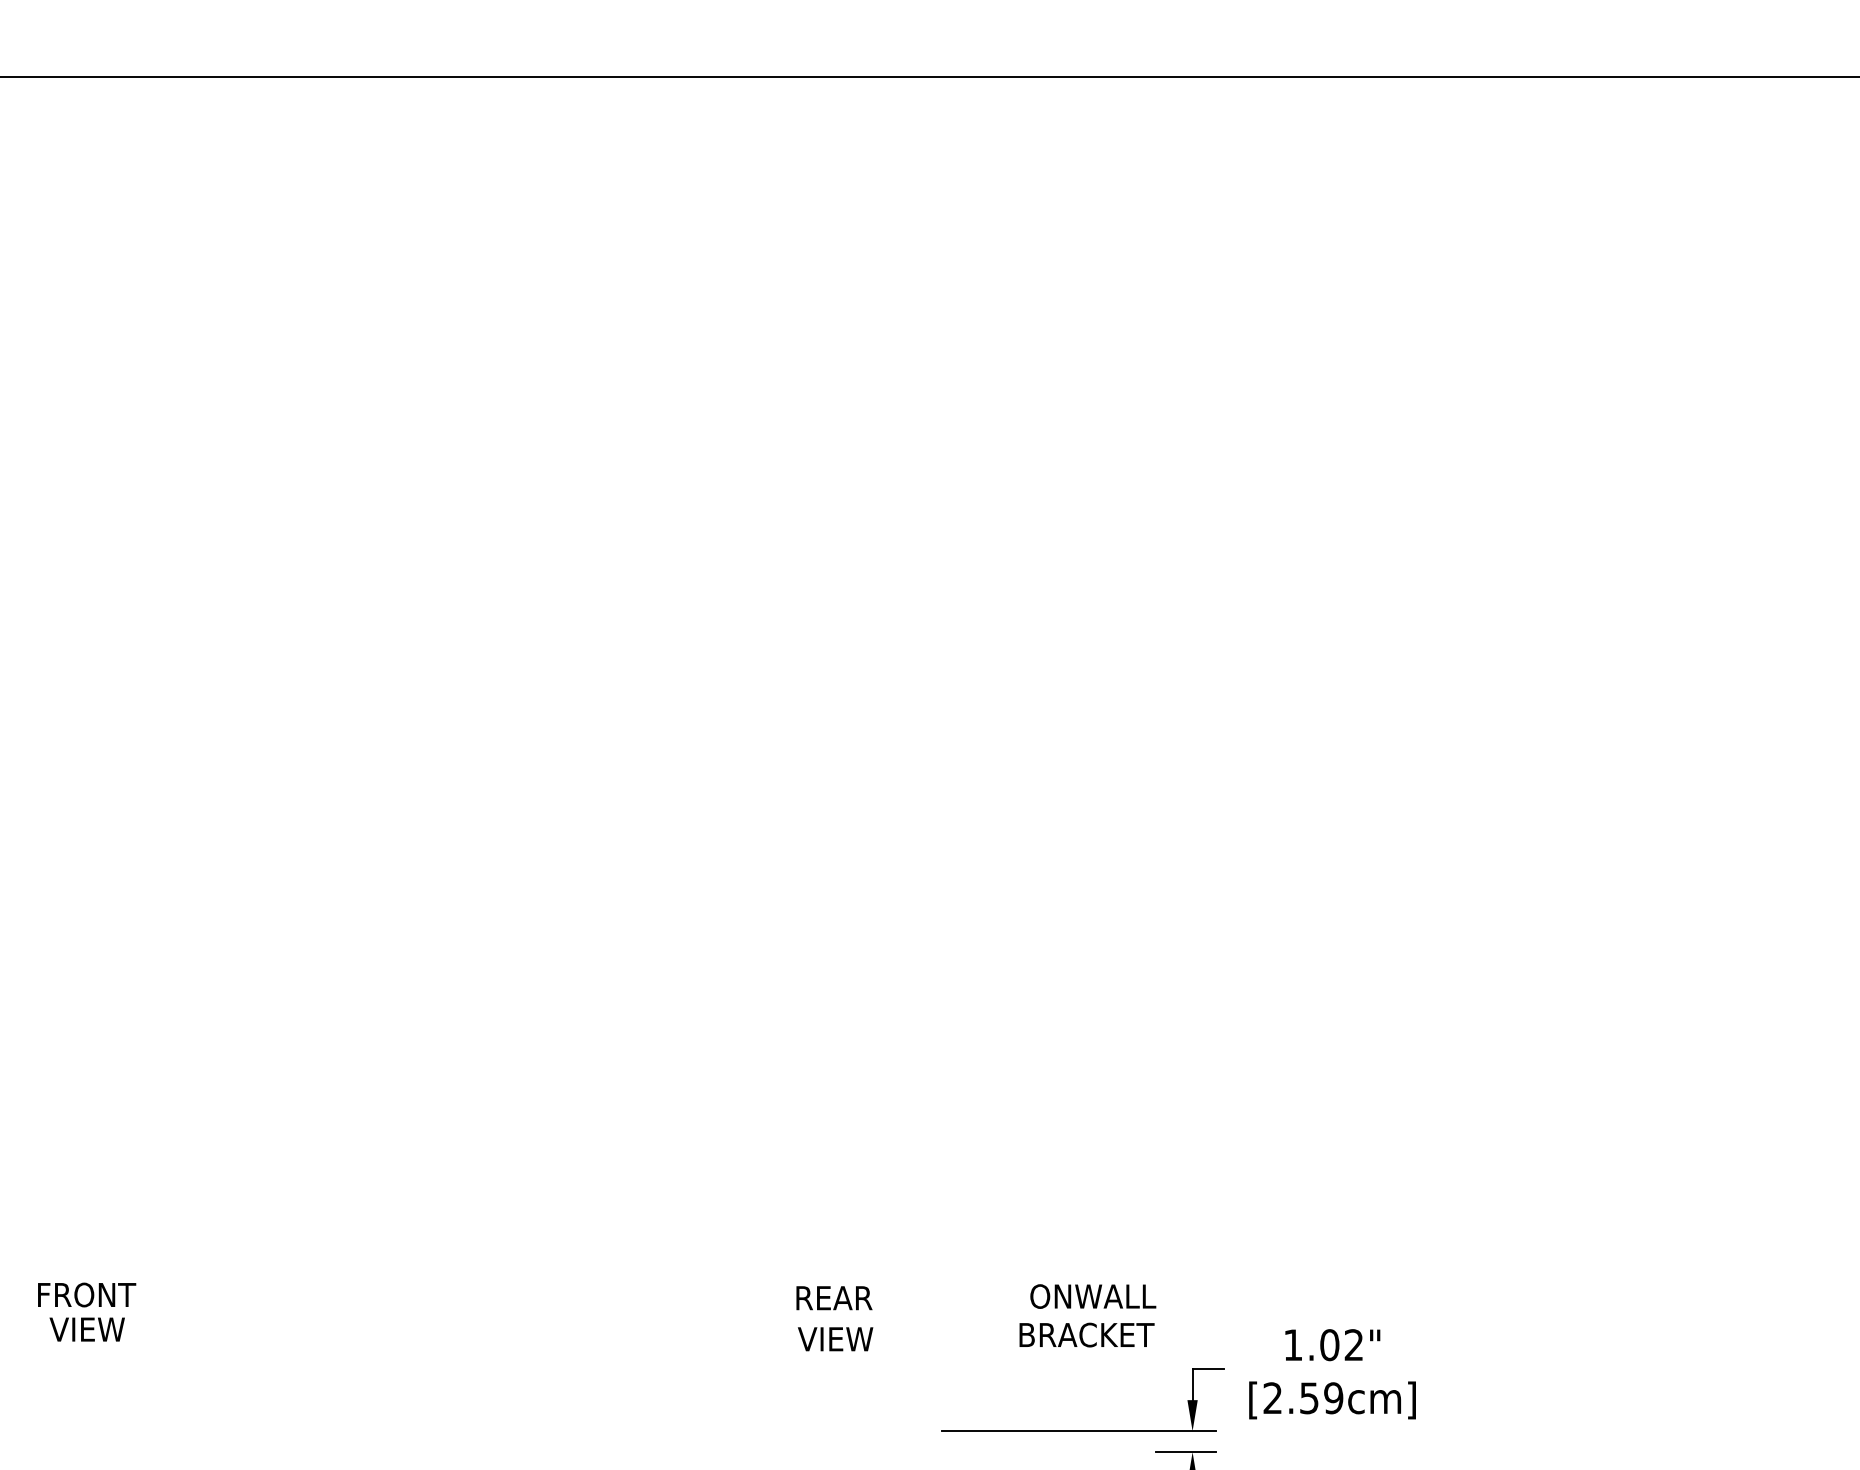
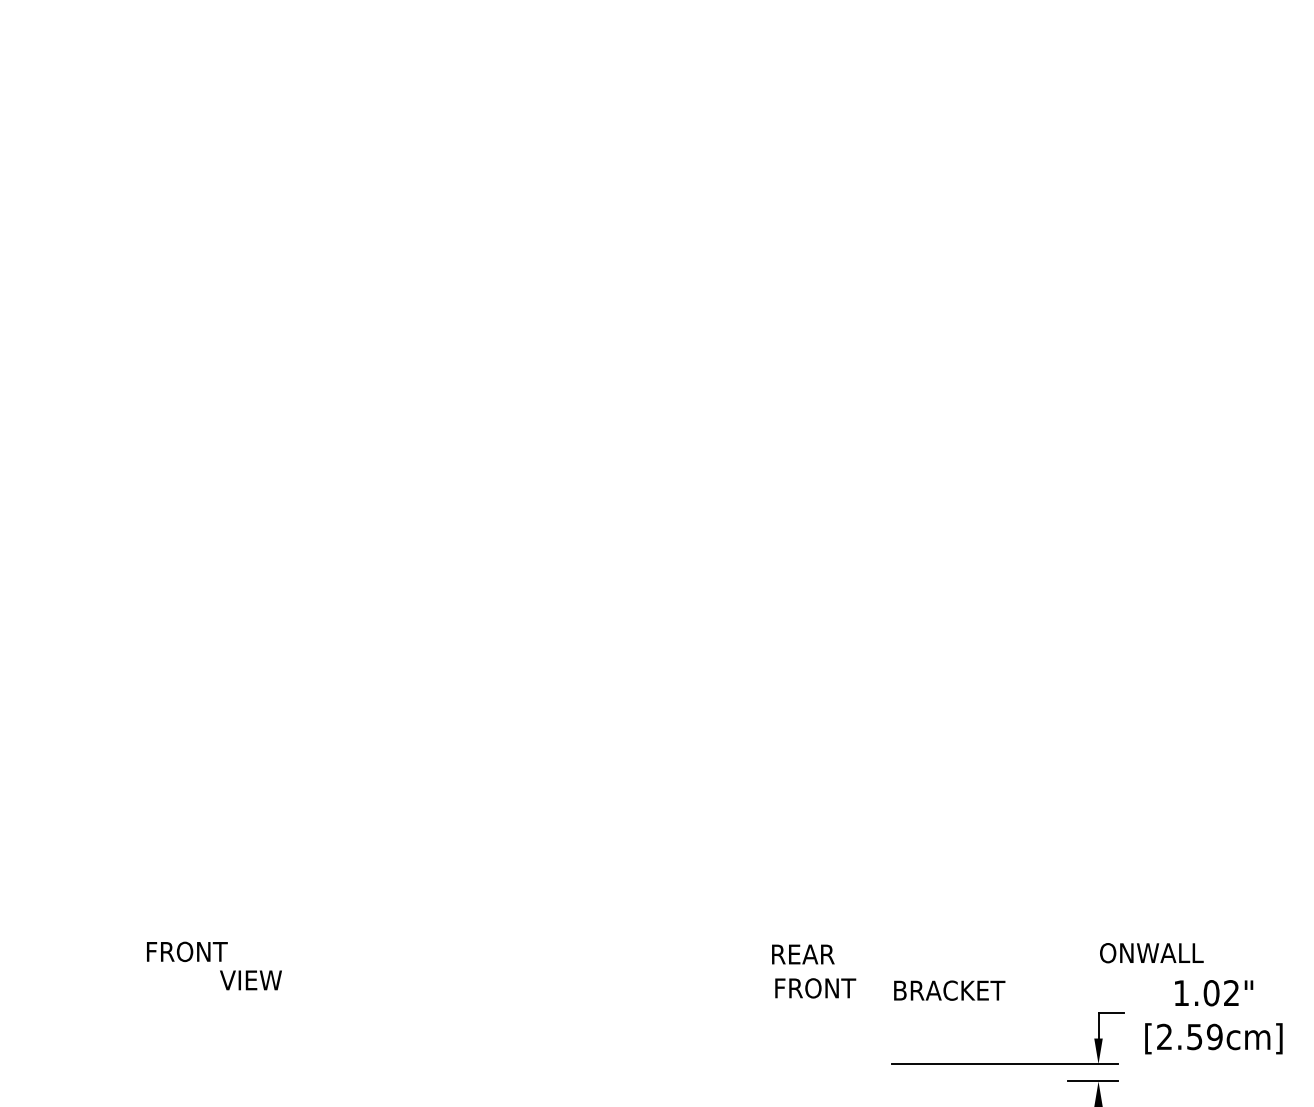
text: (1093, 1296) -> (1152, 953), moved
text: (86, 1329) -> (250, 980), moved
text: (1086, 1334) -> (949, 990), moved
text: (847, 1339) -> (814, 988), VIEW -> FRONT

